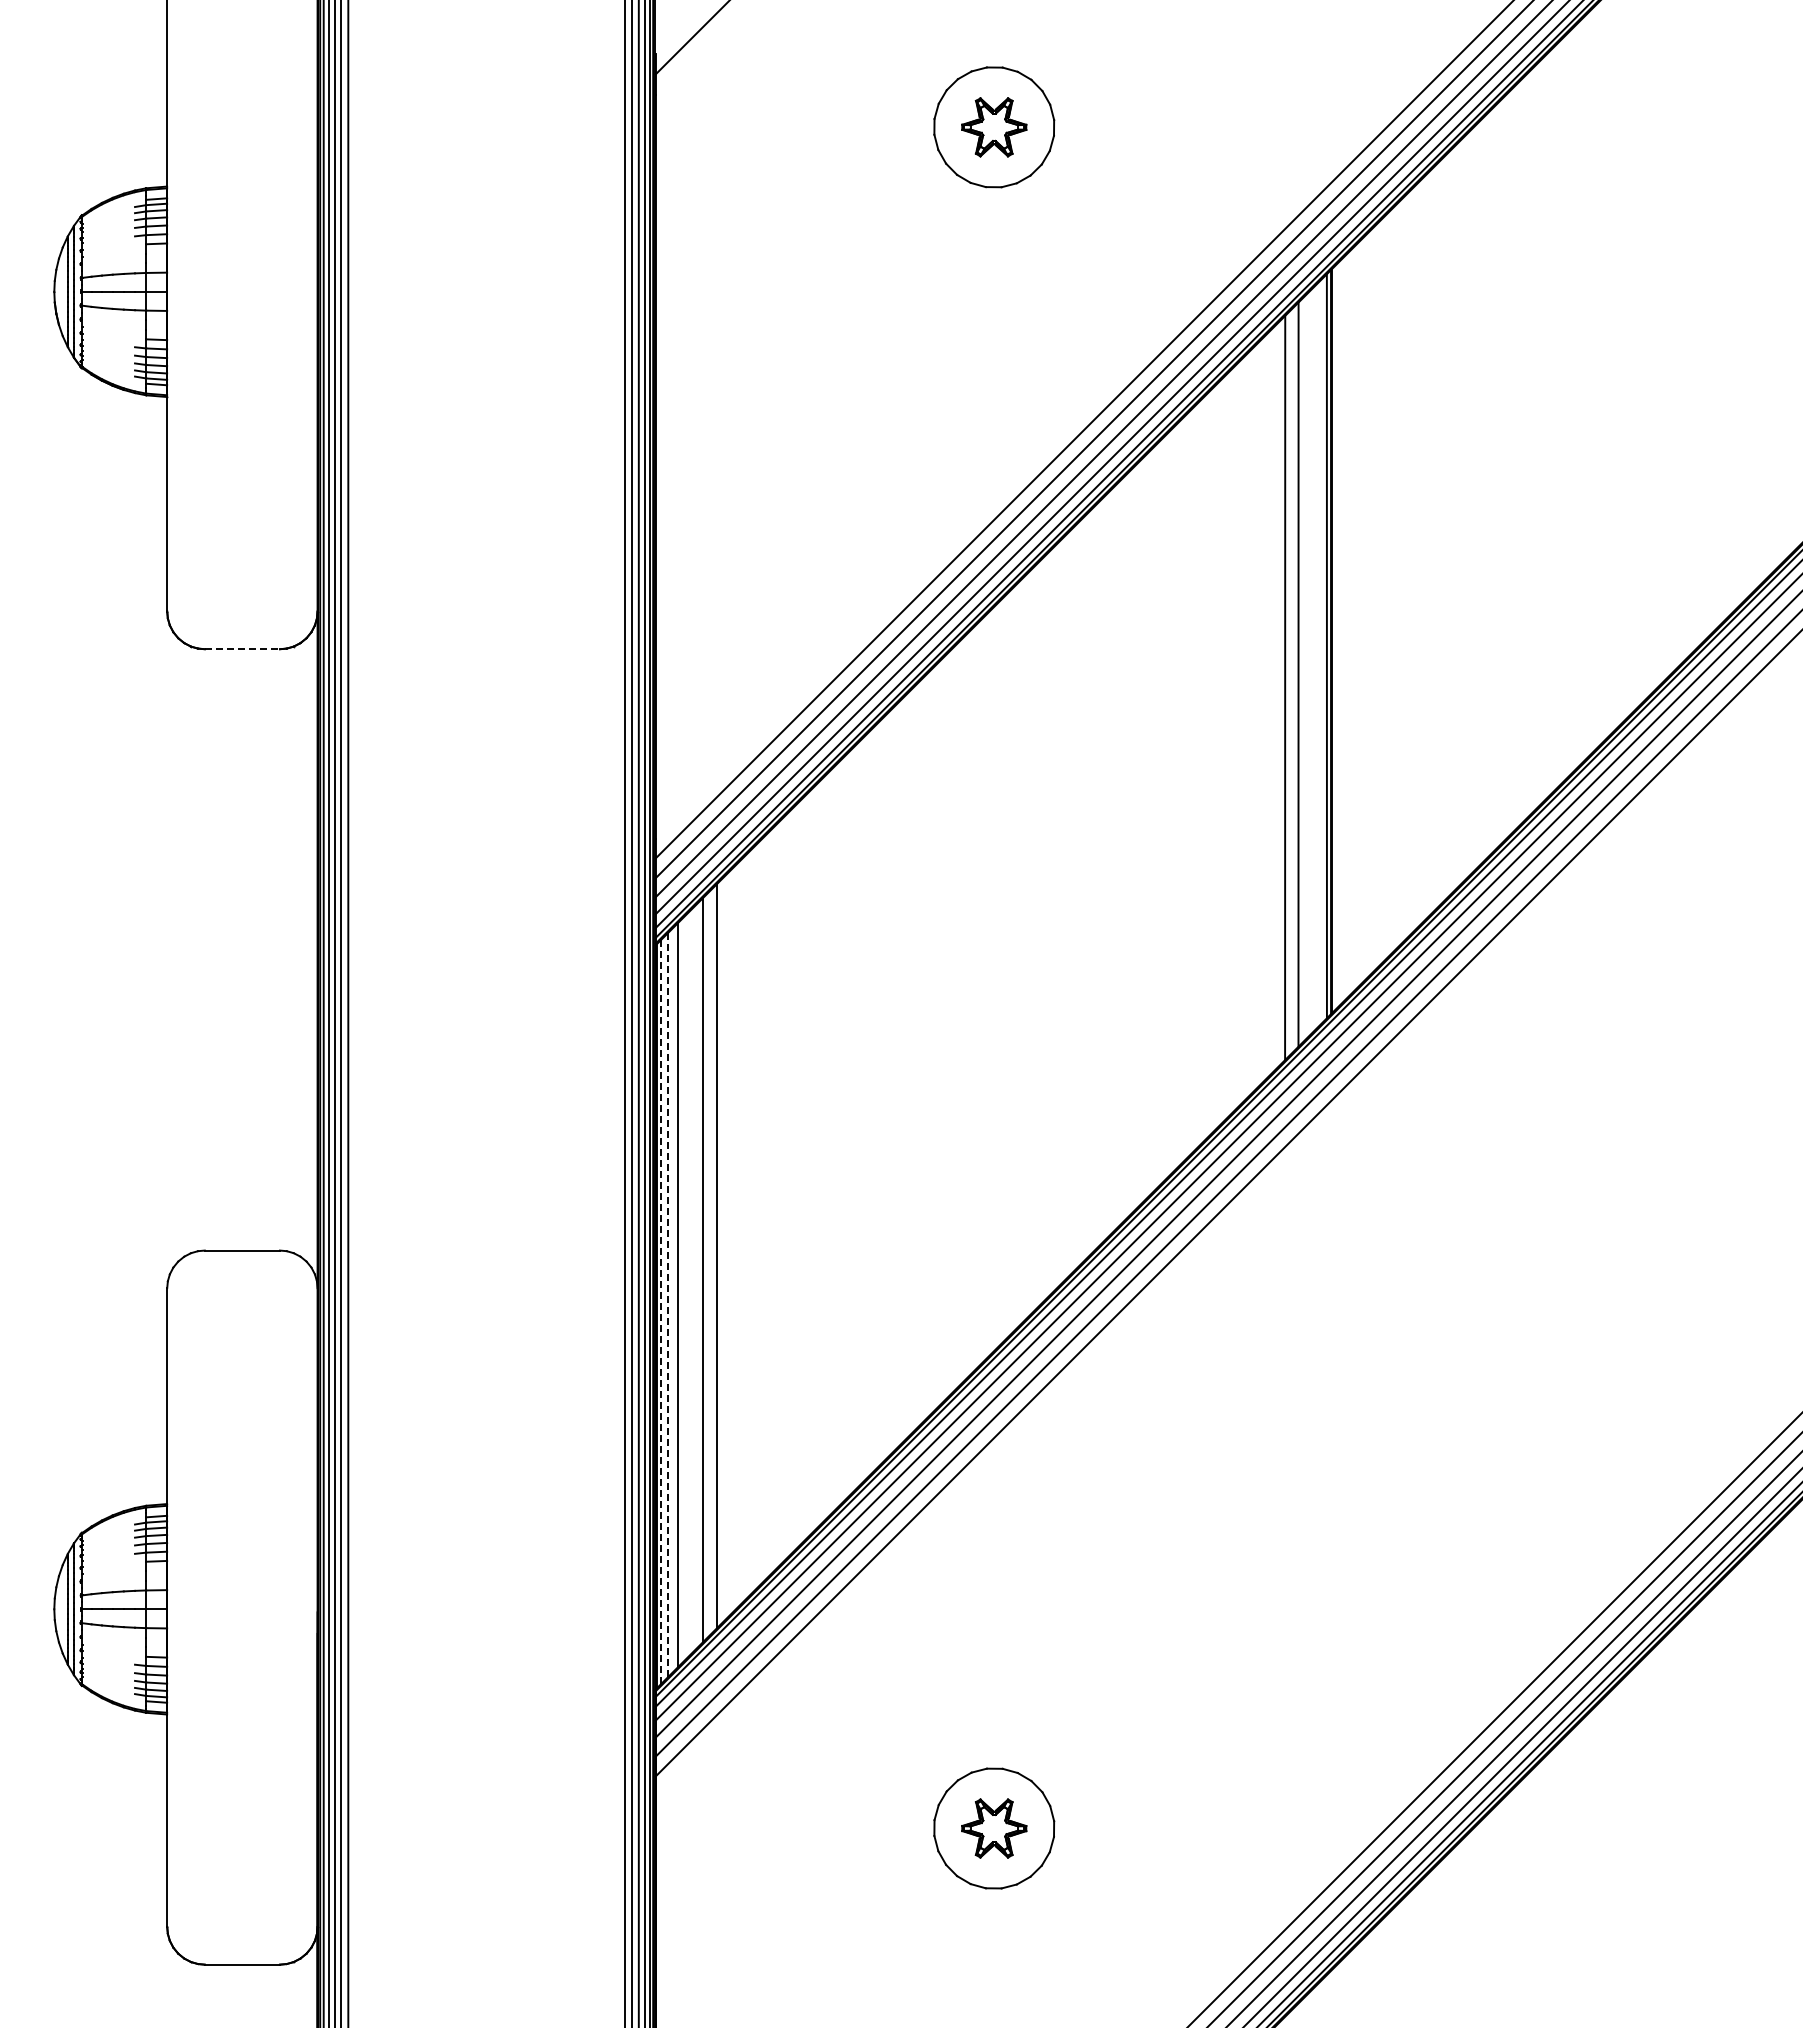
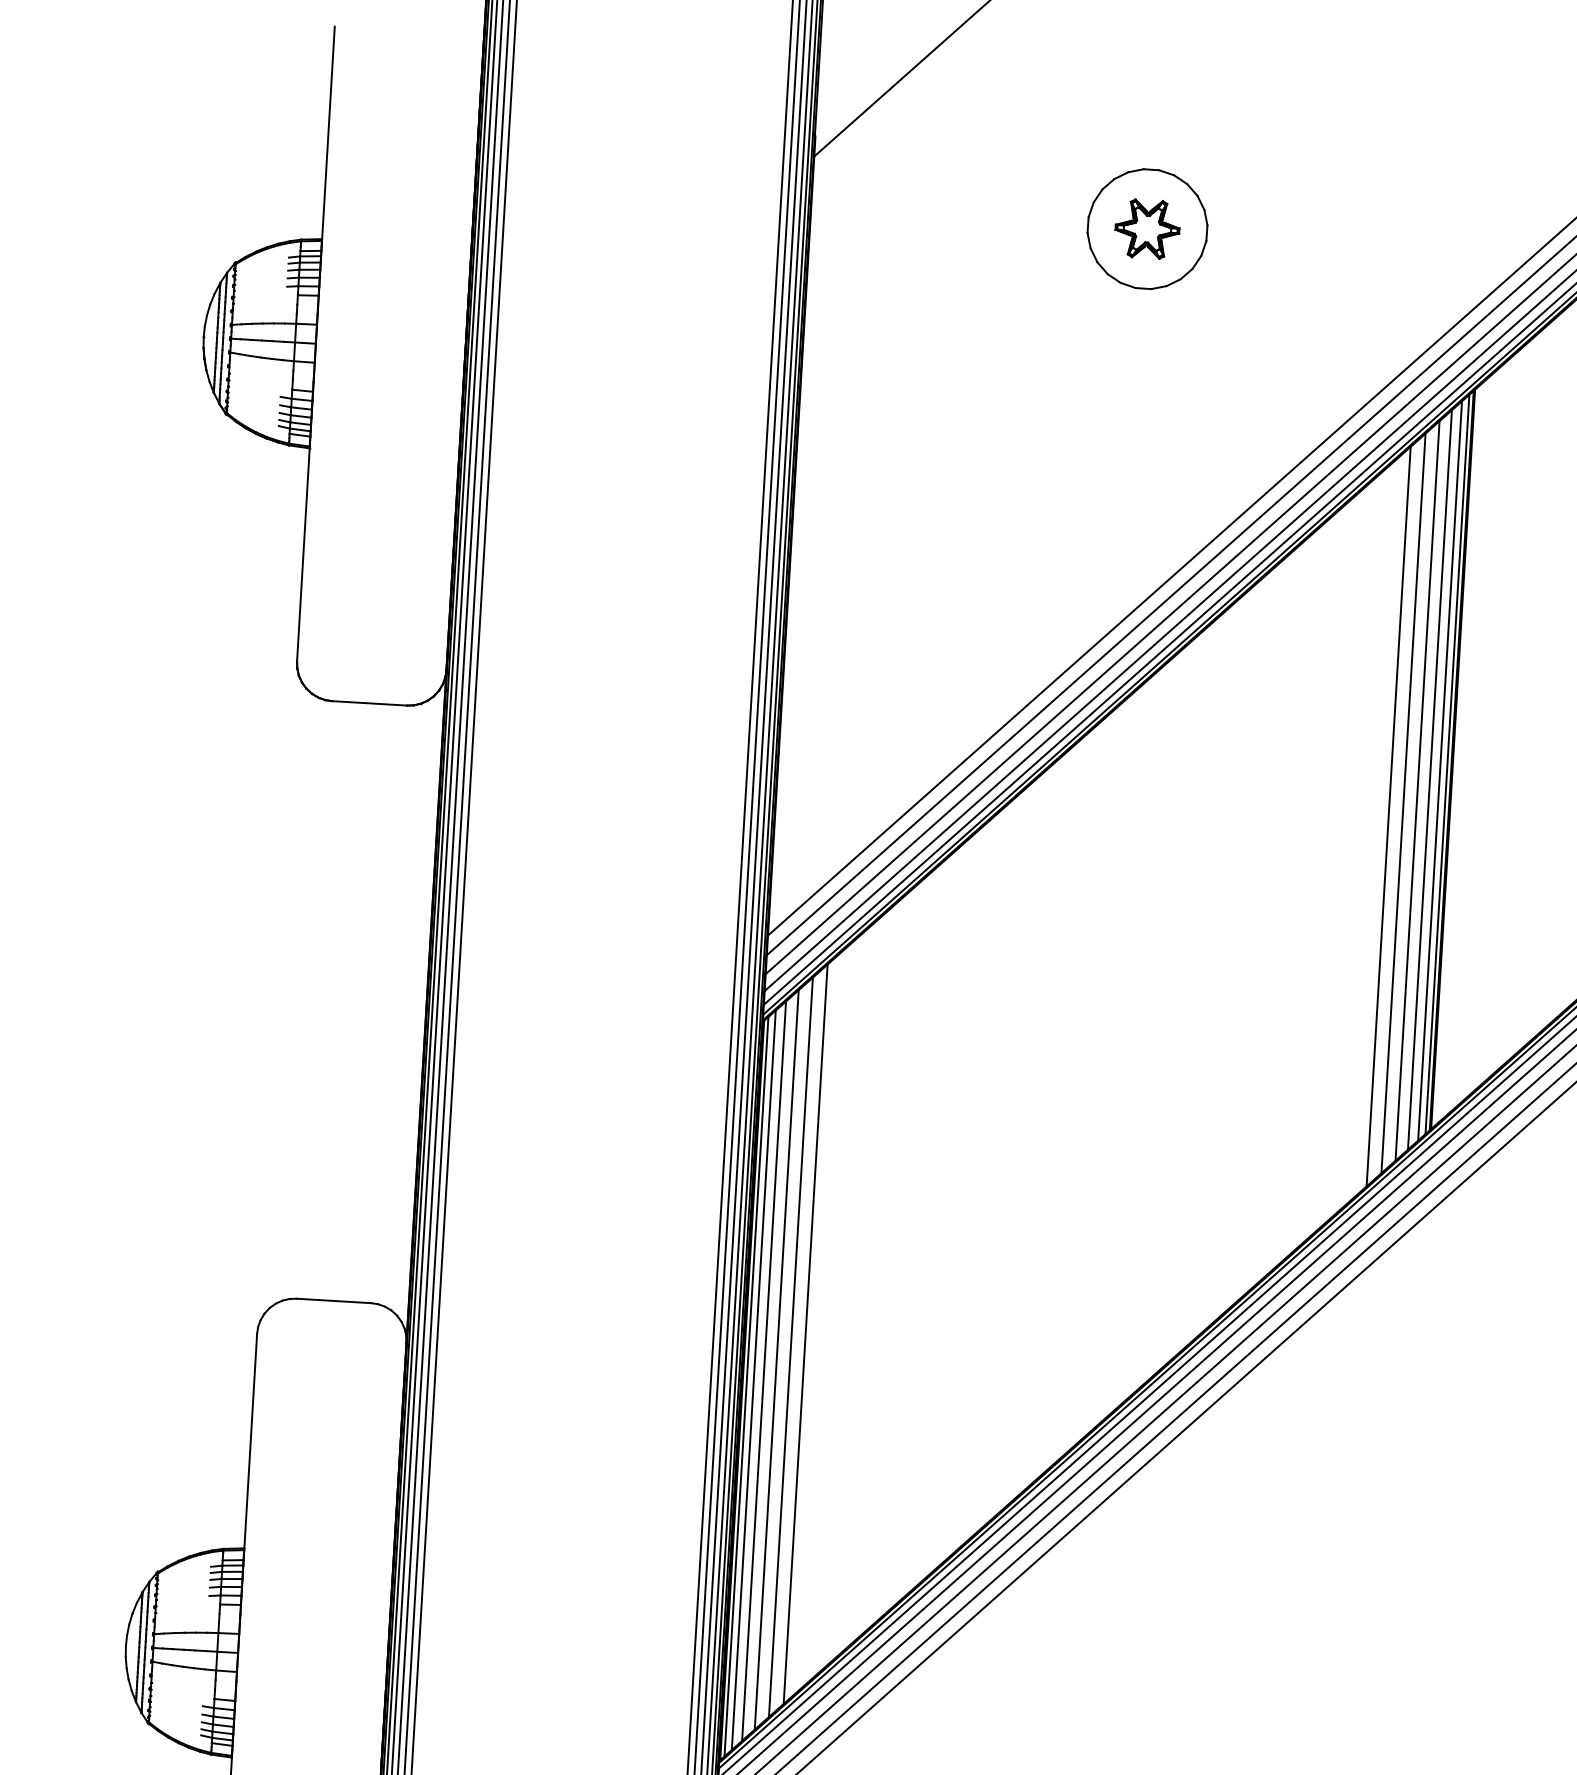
line: (242, 649) -> (369, 703), dashed -> solid
line: (1319, 653) -> (1439, 771), added
line: (1310, 662) -> (1430, 779), added
line: (1271, 701) -> (1389, 816), added
line: (689, 1283) -> (776, 1360), added
line: (668, 1305) -> (754, 1380), dashed -> solid
line: (661, 1312) -> (746, 1387), dashed -> solid

